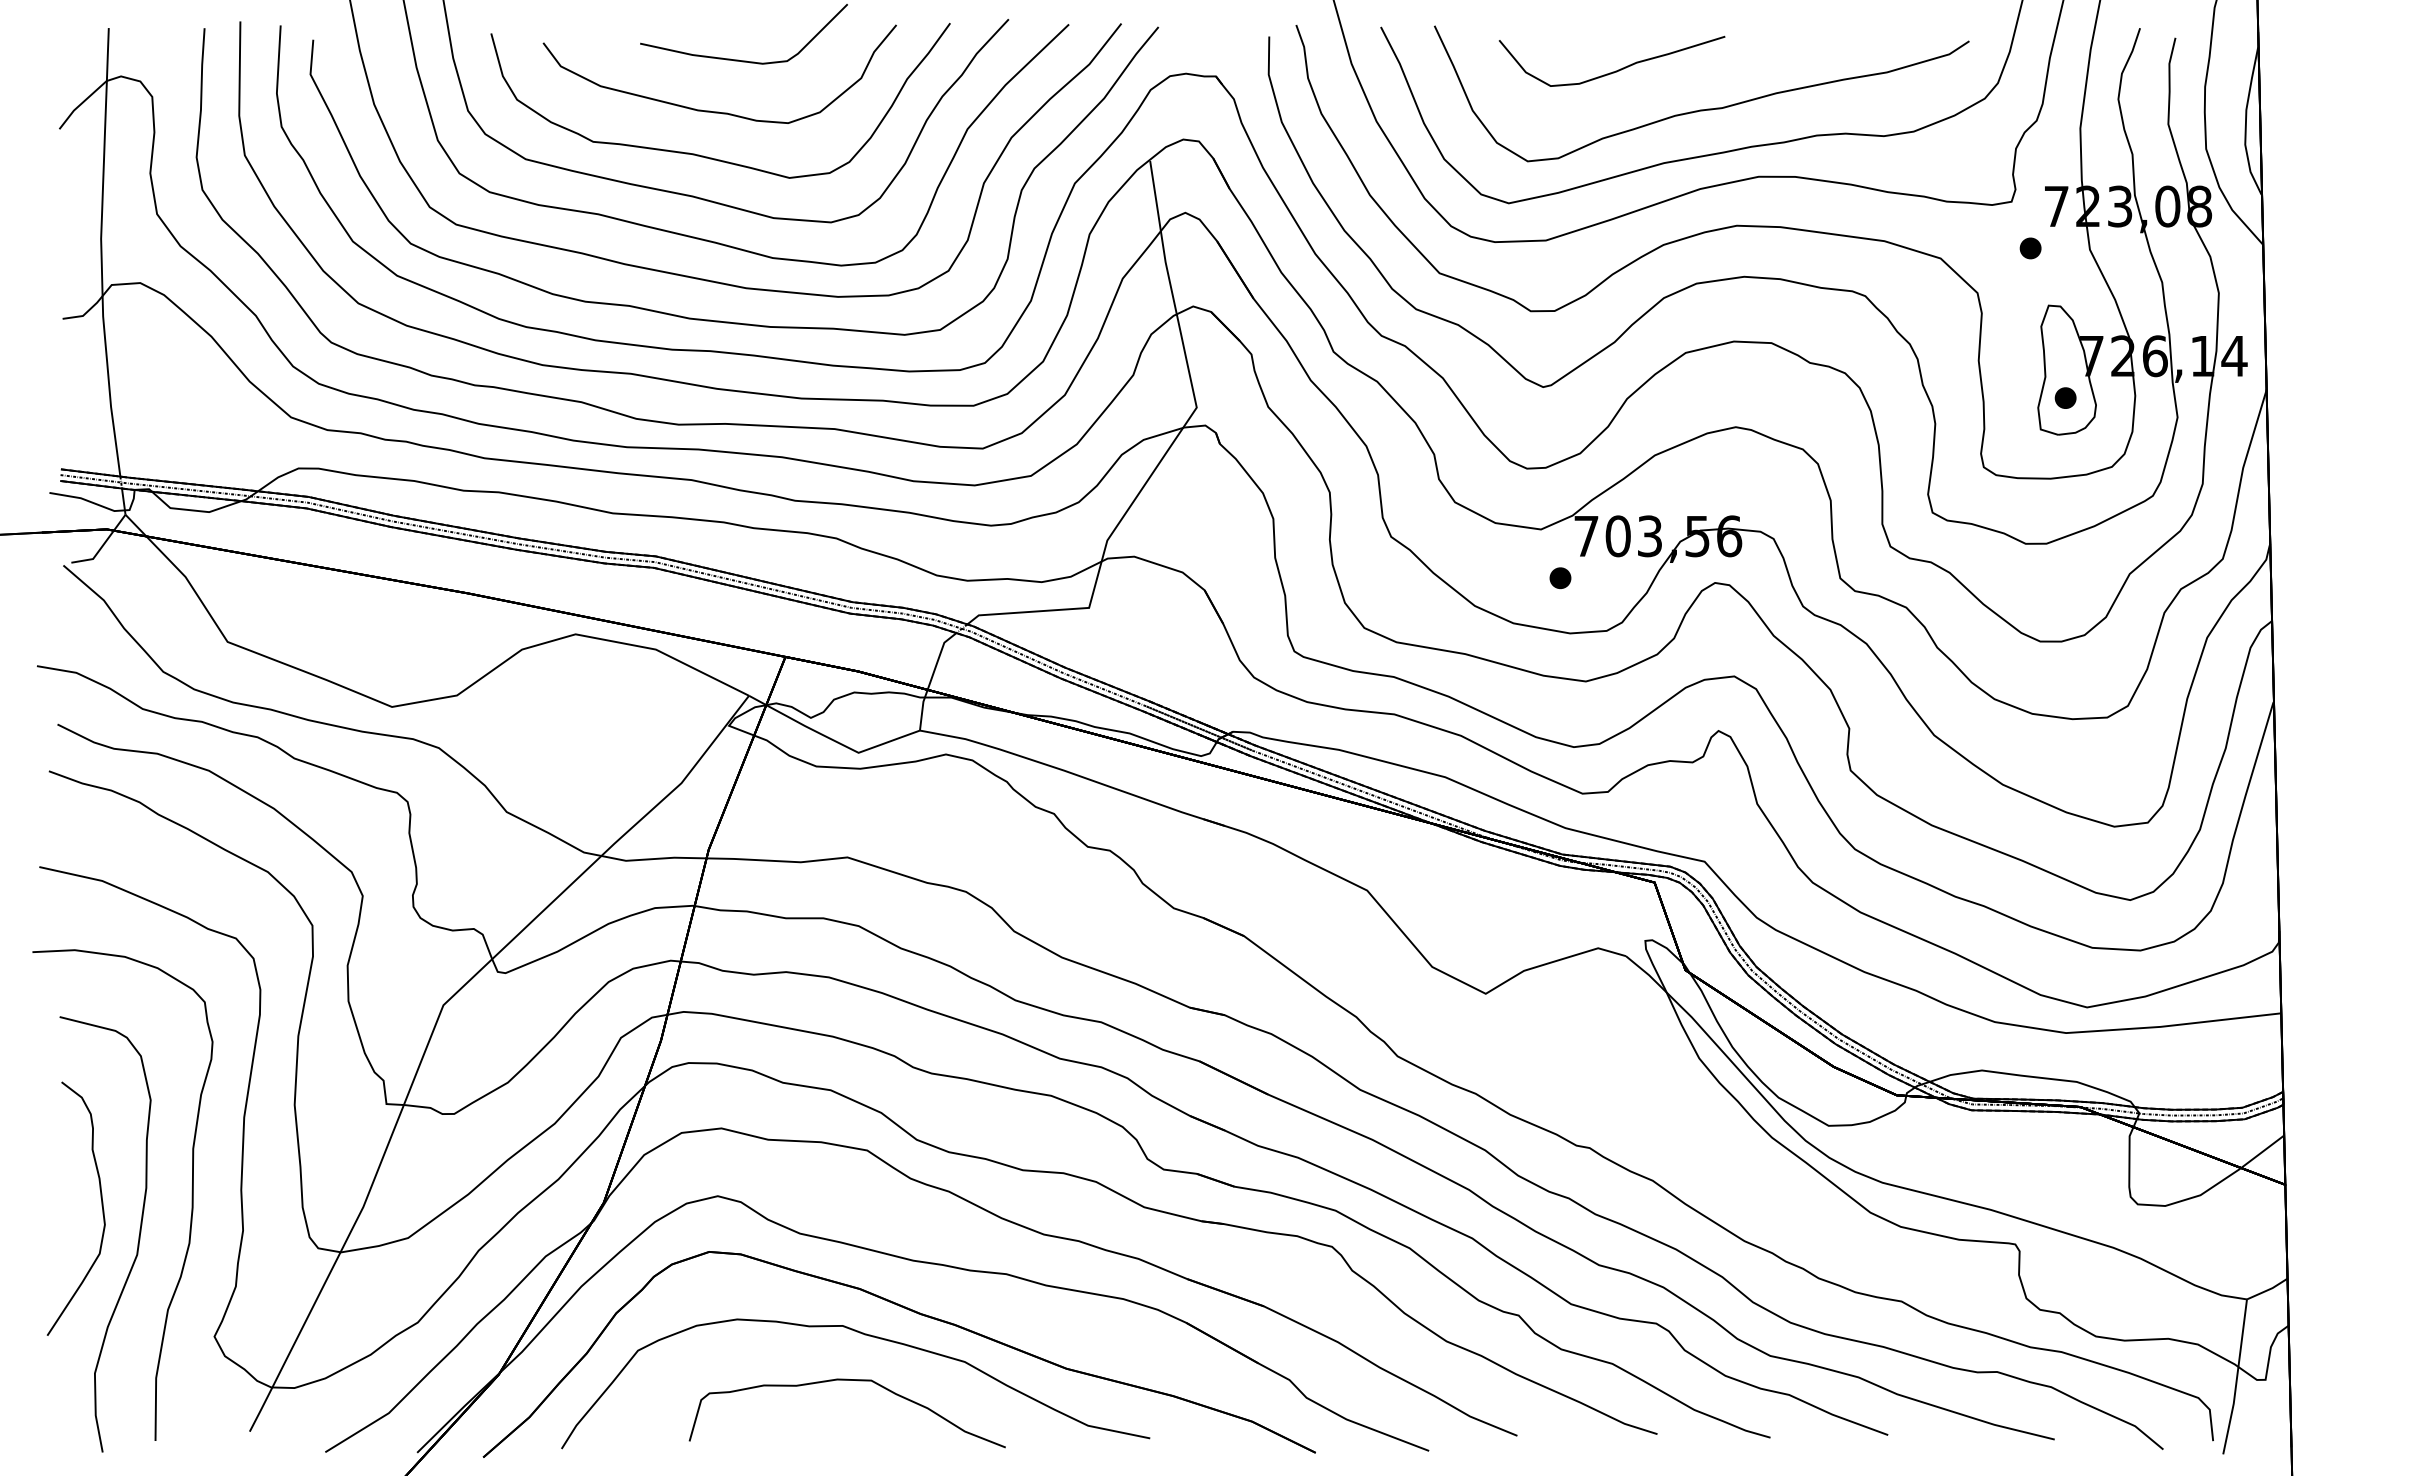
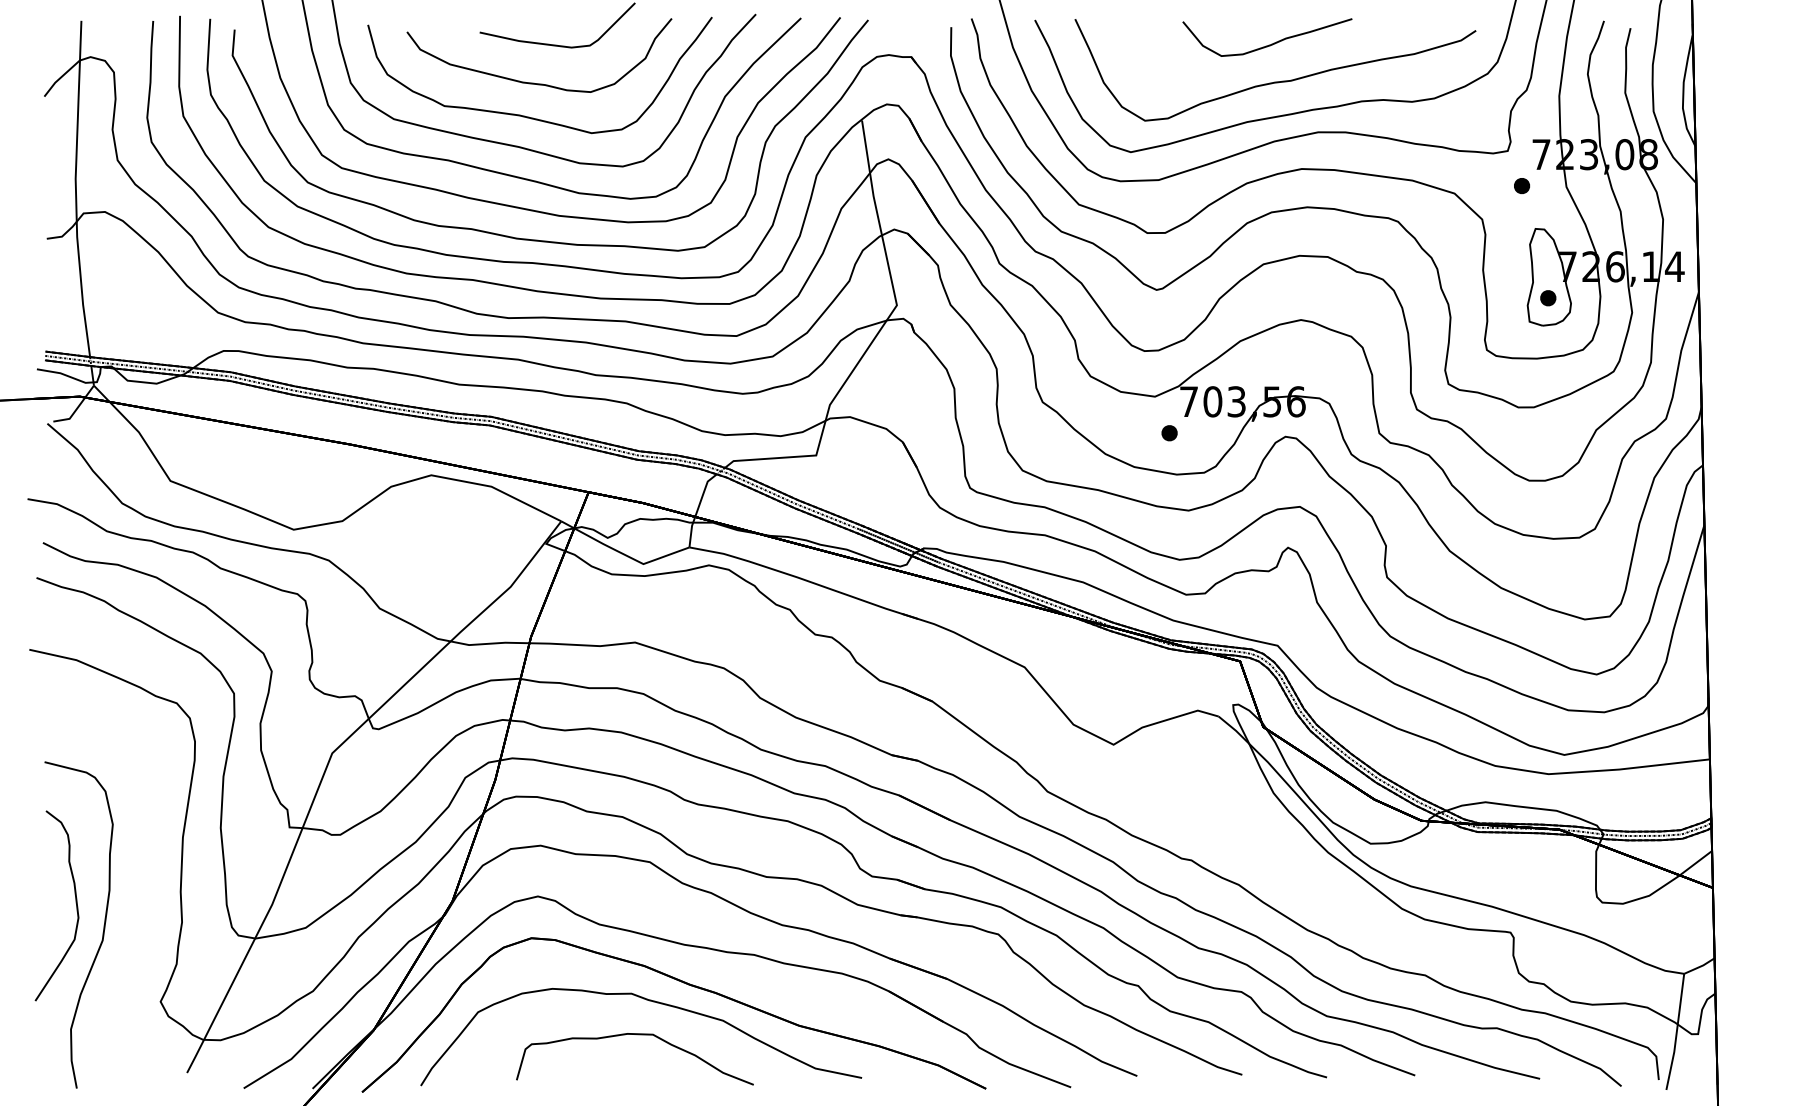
part: (1615, 70) -> (1270, 44), moved
curve: (191, 1194) -> (143, 895), removed

